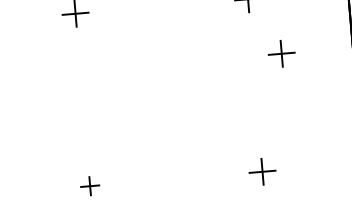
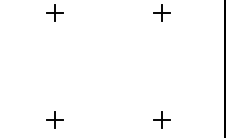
part: (280, 52) -> (179, 47), removed
part: (89, 185) -> (54, 119), size x1.43

